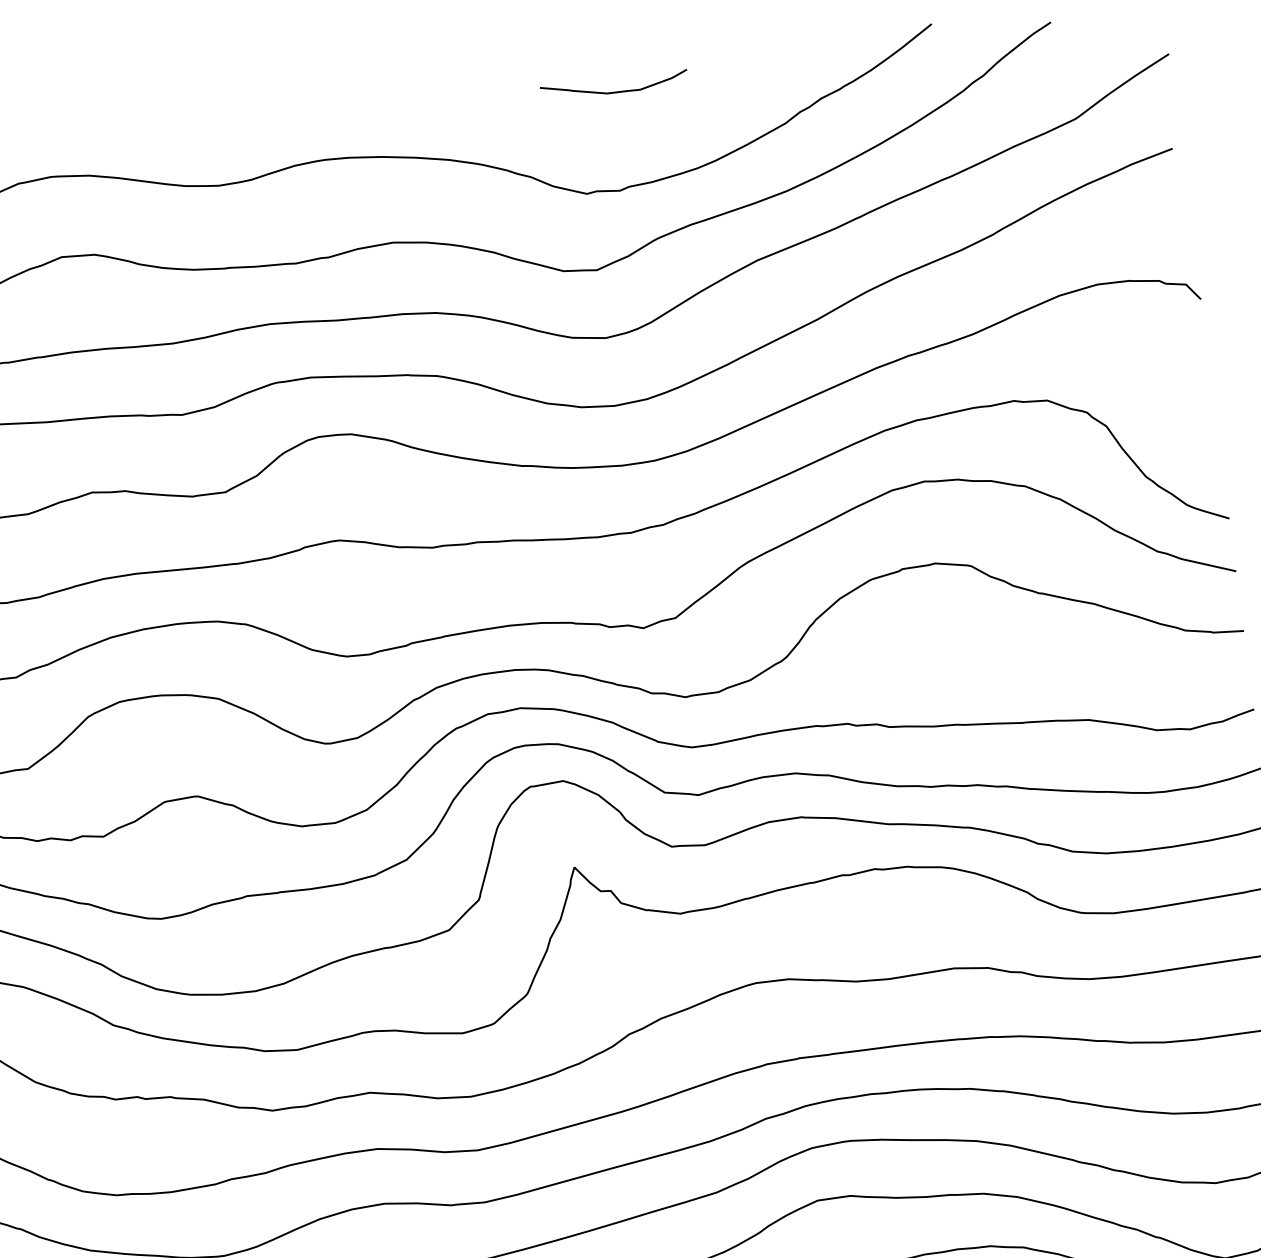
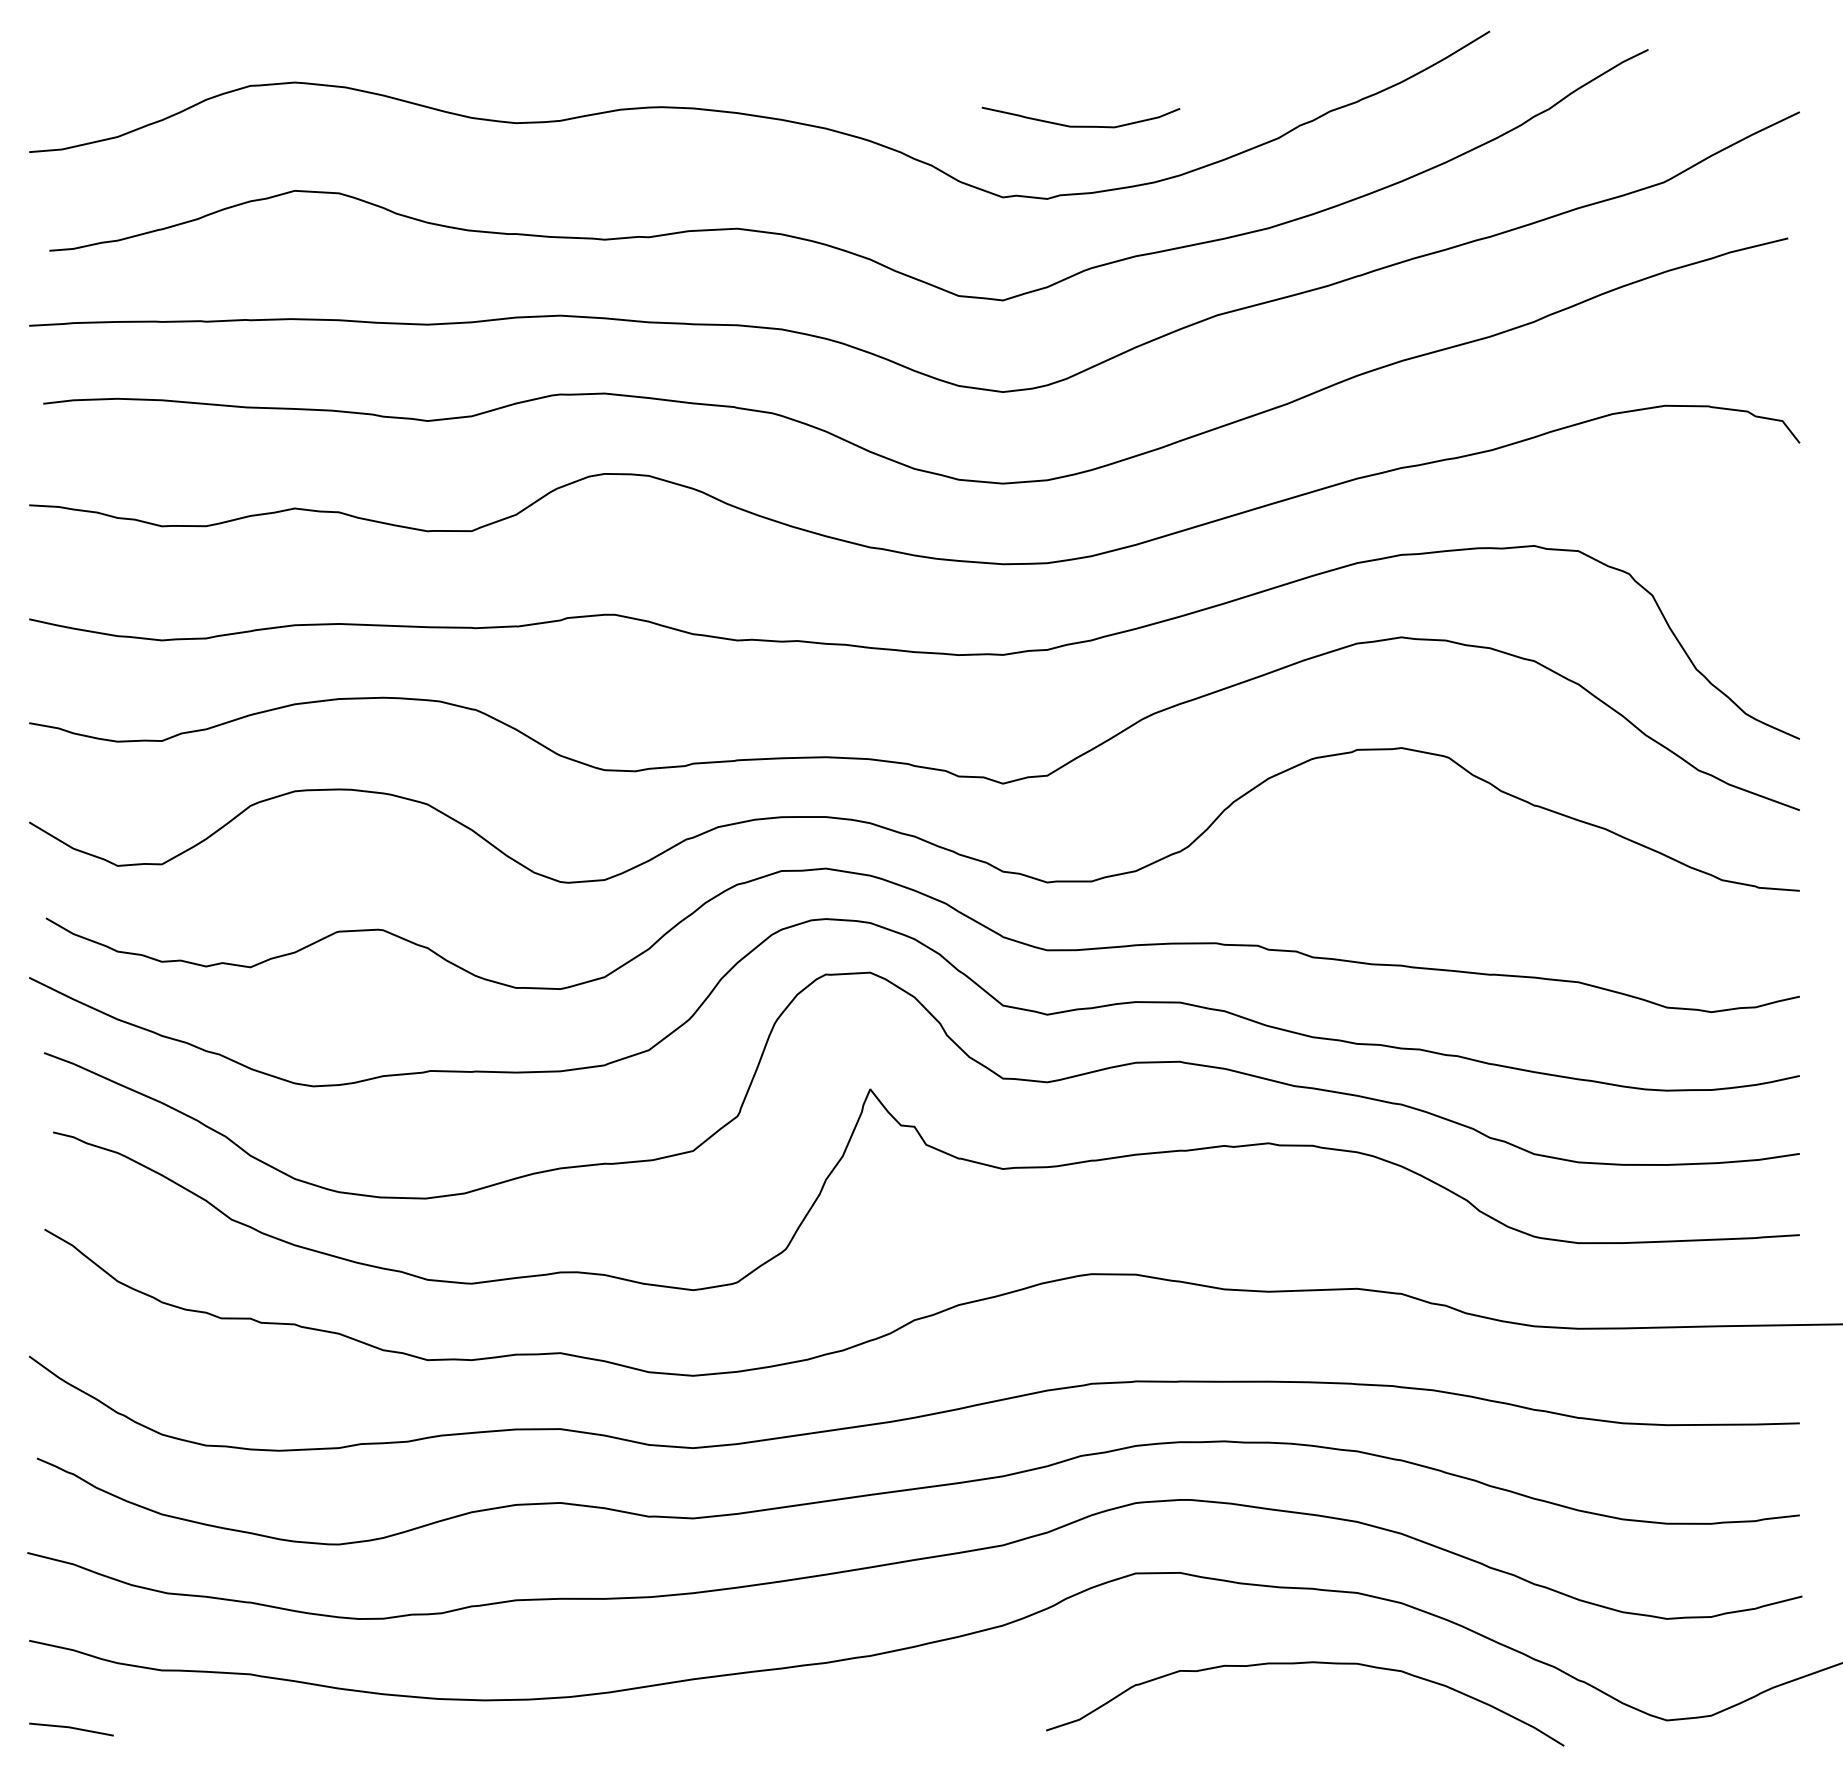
curve: (614, 91) -> (1080, 125), moved

